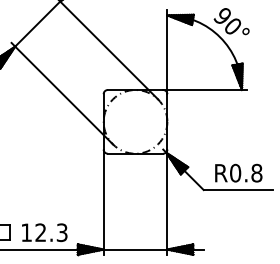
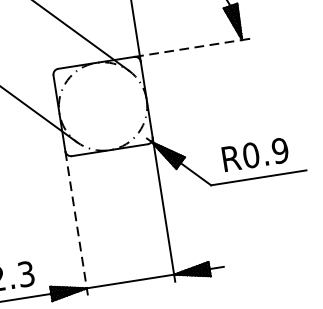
line: (203, 90) -> (189, 48), solid -> dashed
text: (256, 173) -> (279, 151), R0.8 -> R0.9
line: (103, 202) -> (76, 223), solid -> dashed

